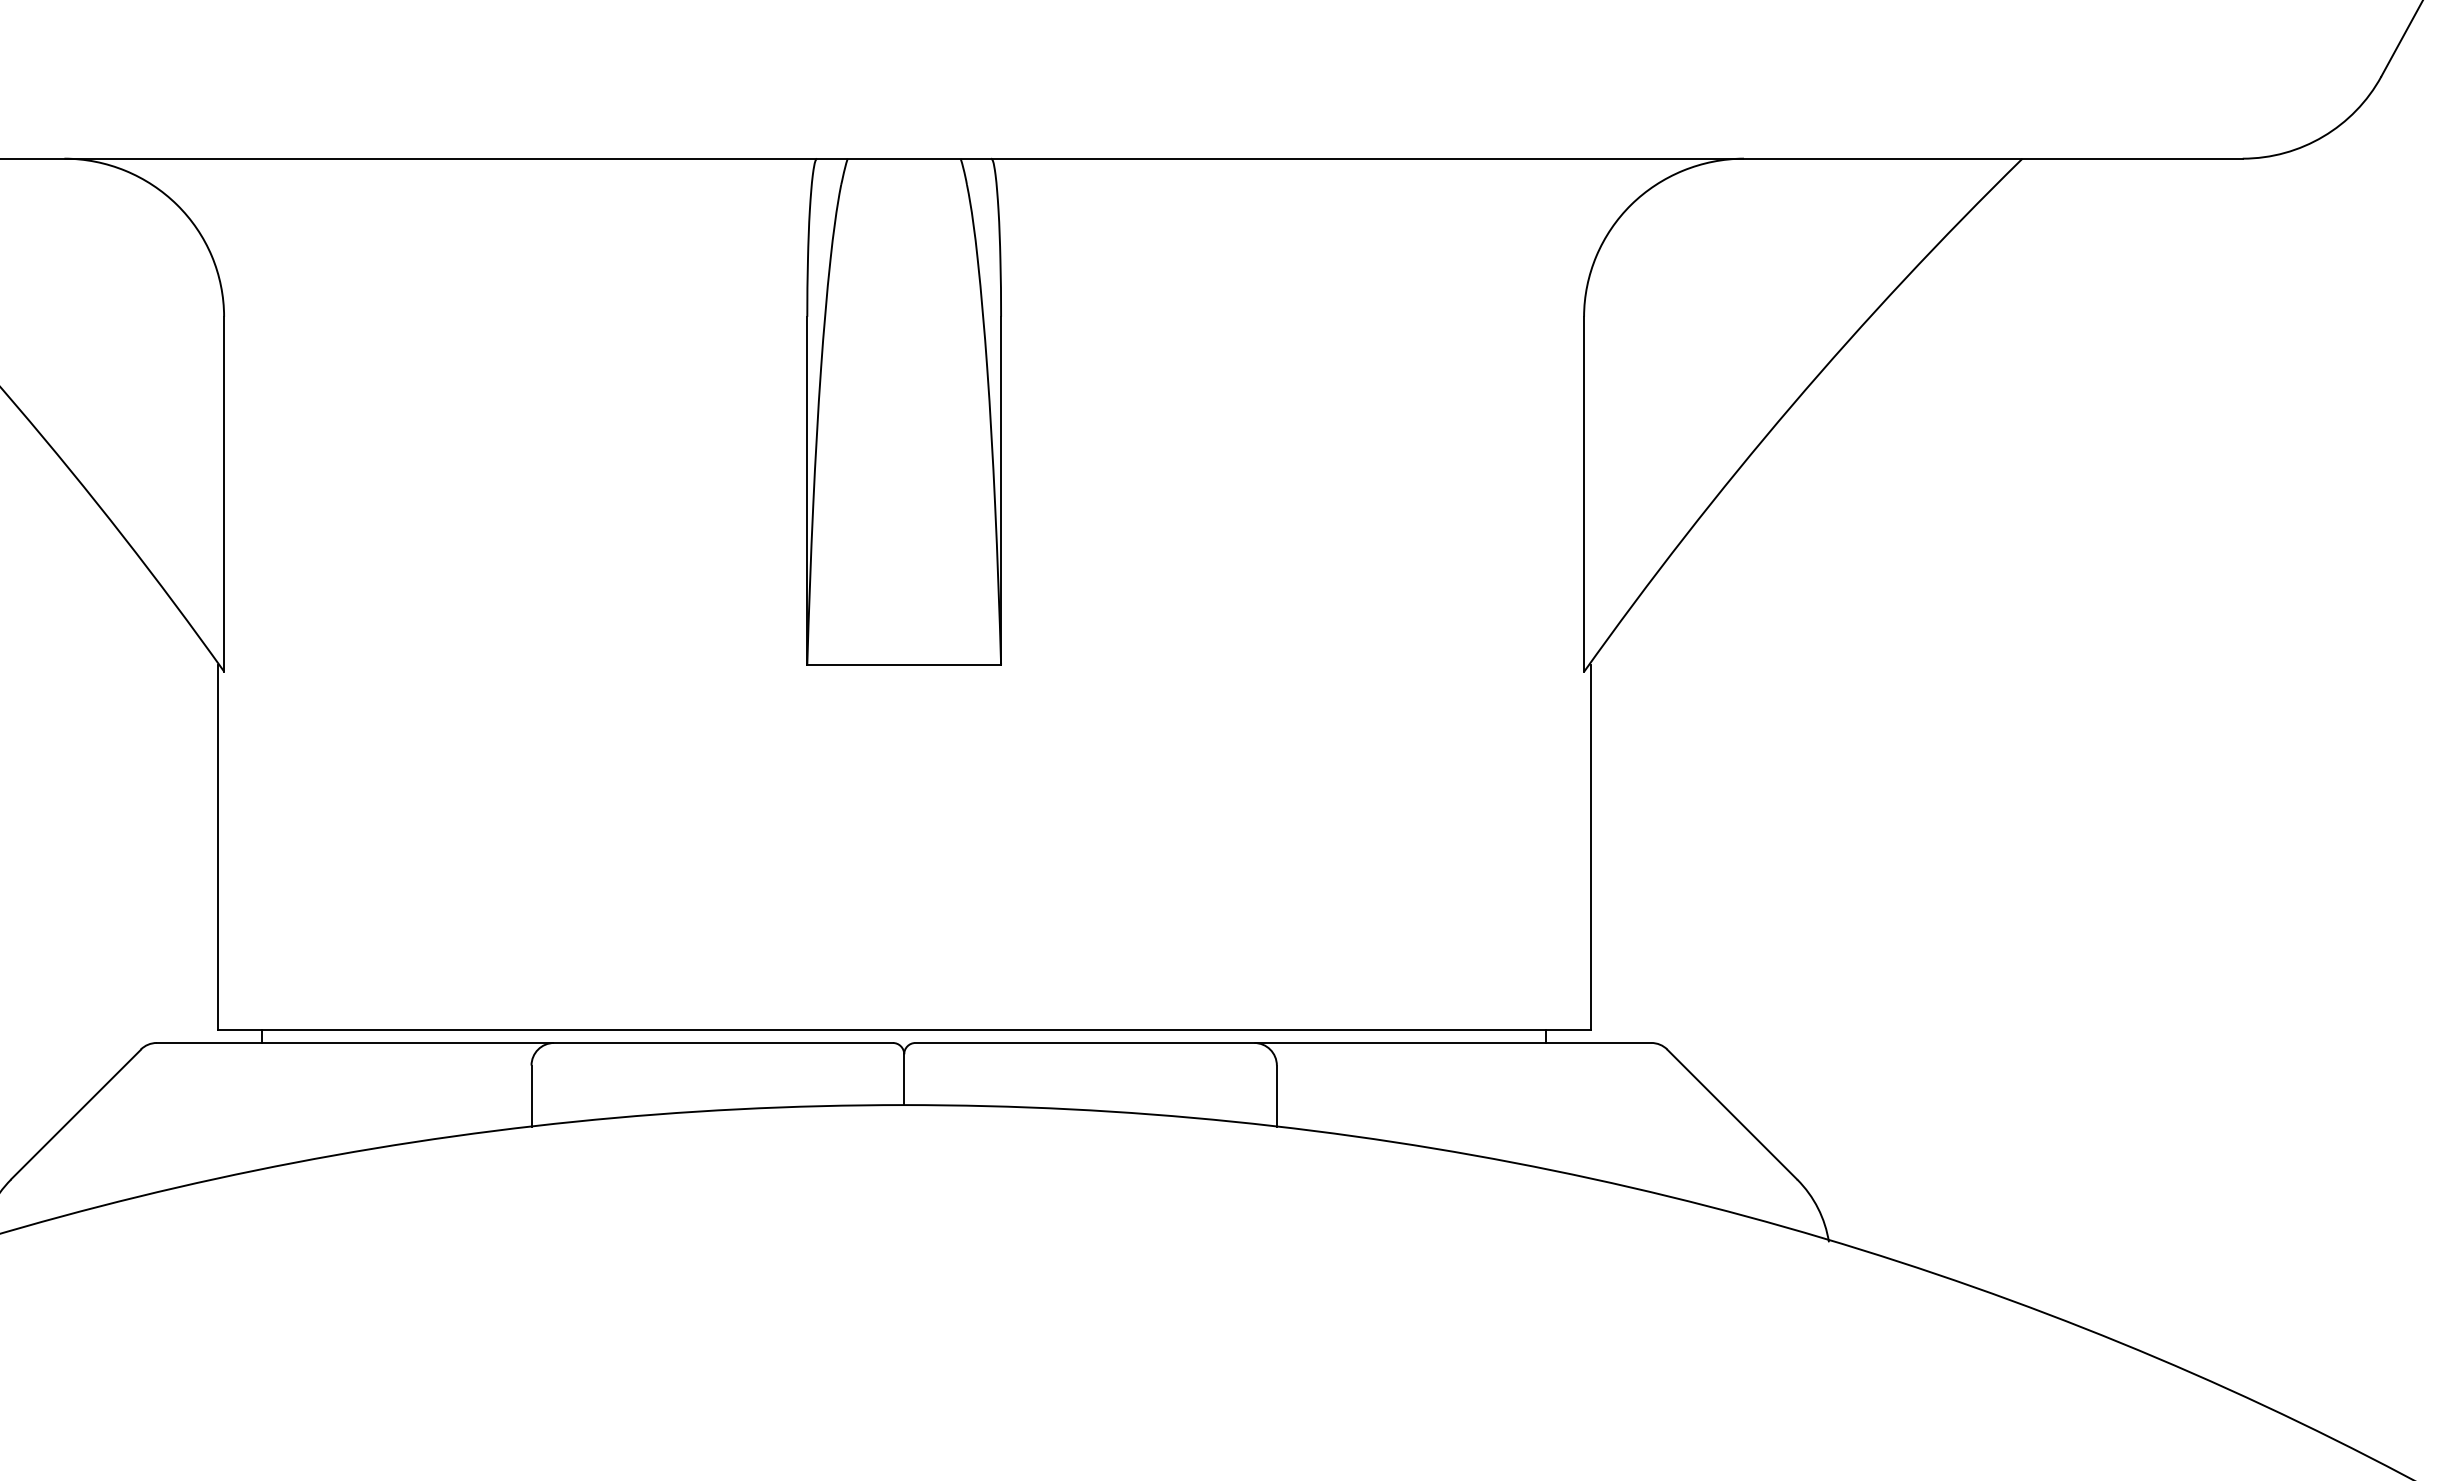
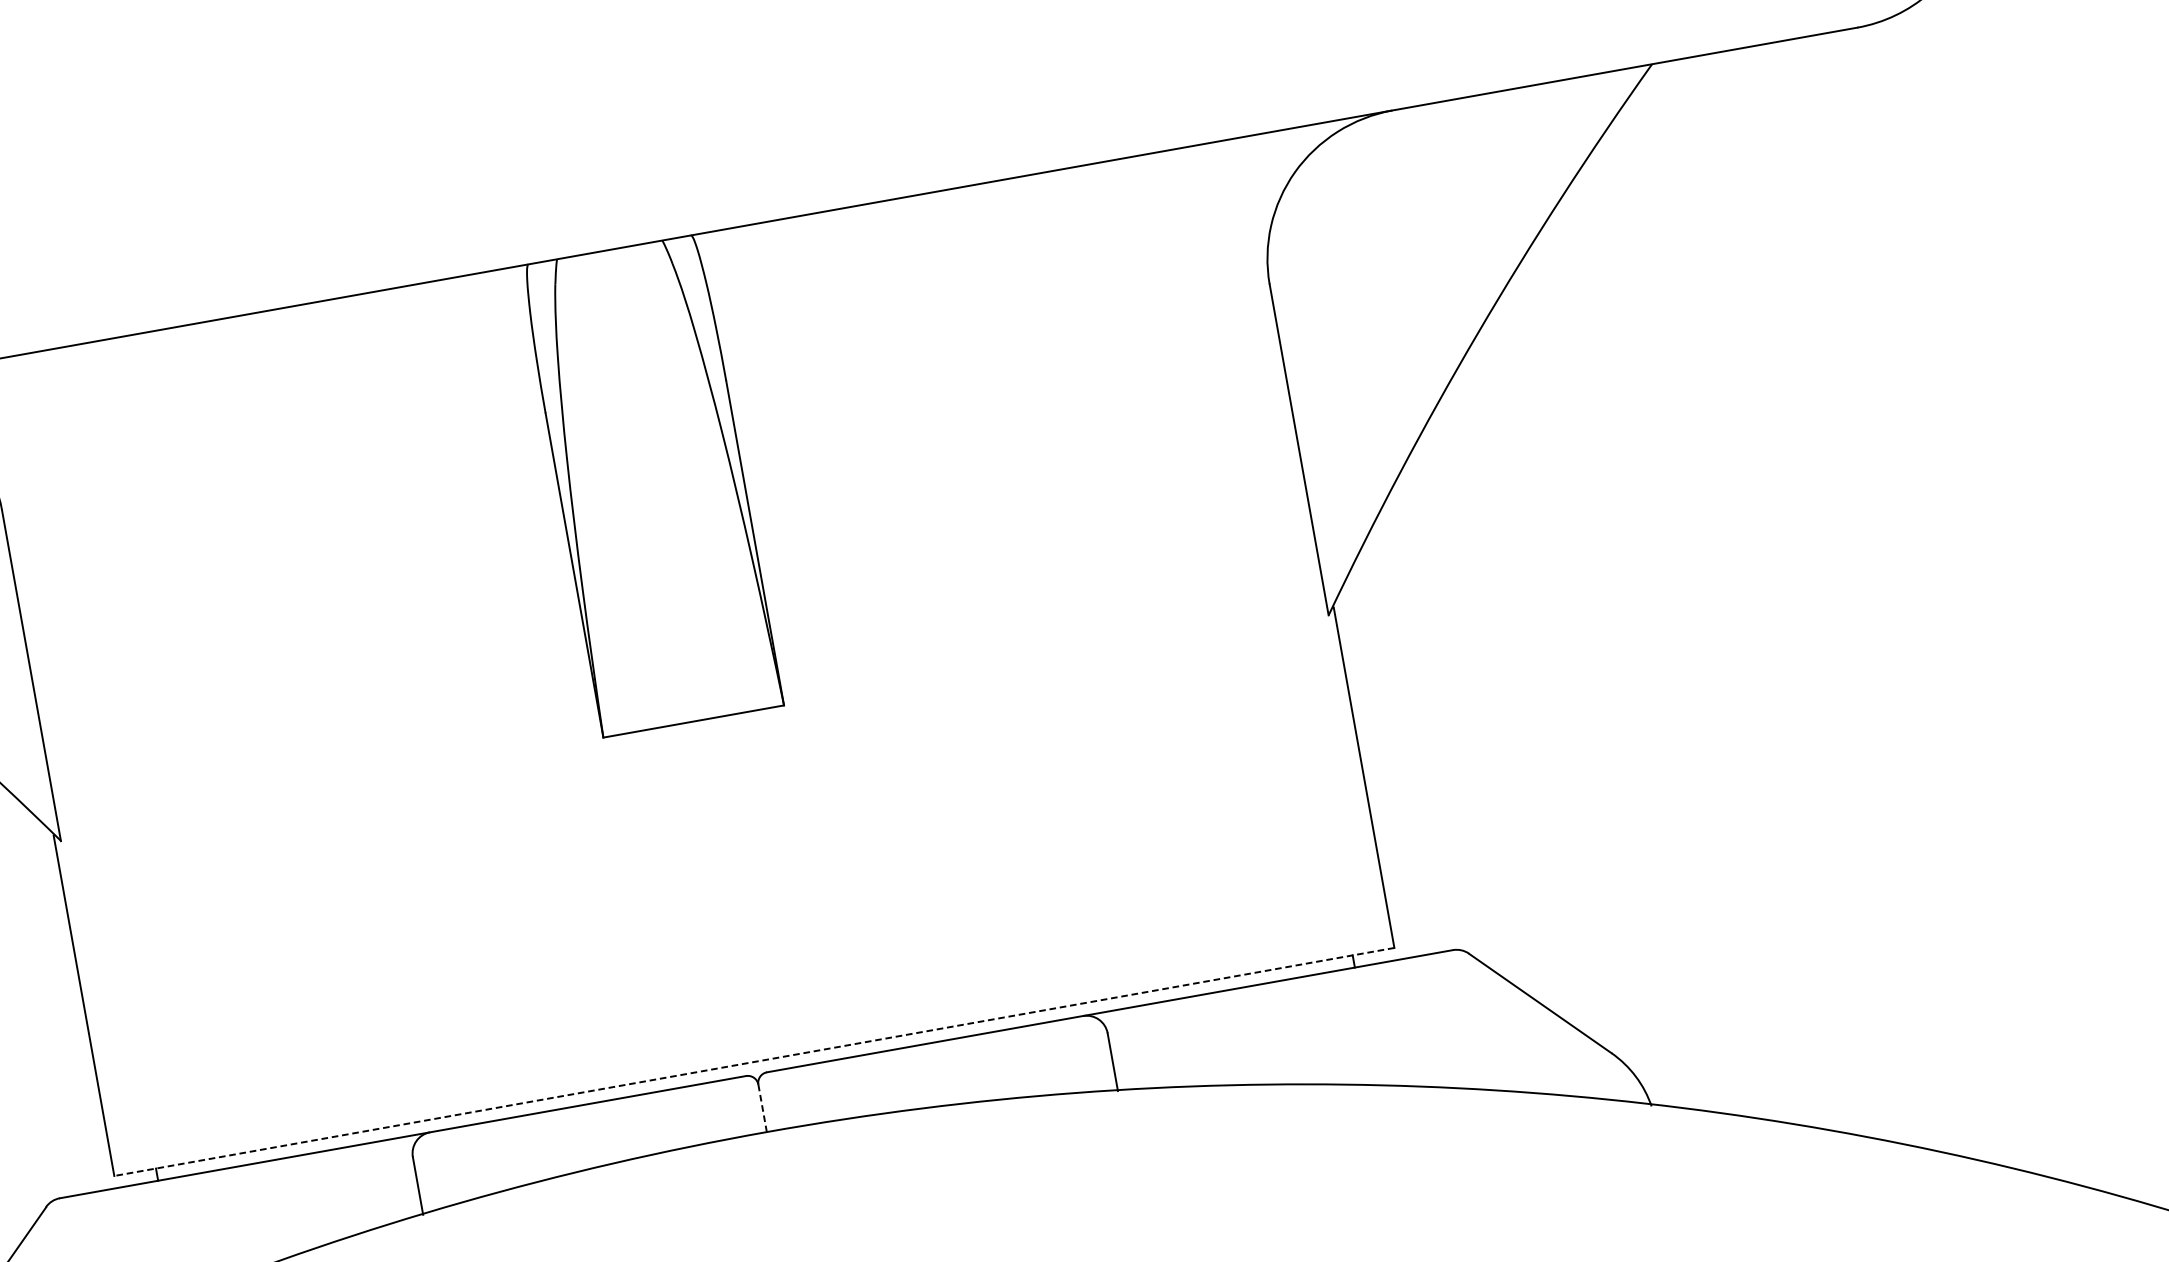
line: (904, 1029) -> (754, 1061), solid -> dashed
line: (904, 1080) -> (763, 1109), solid -> dashed

